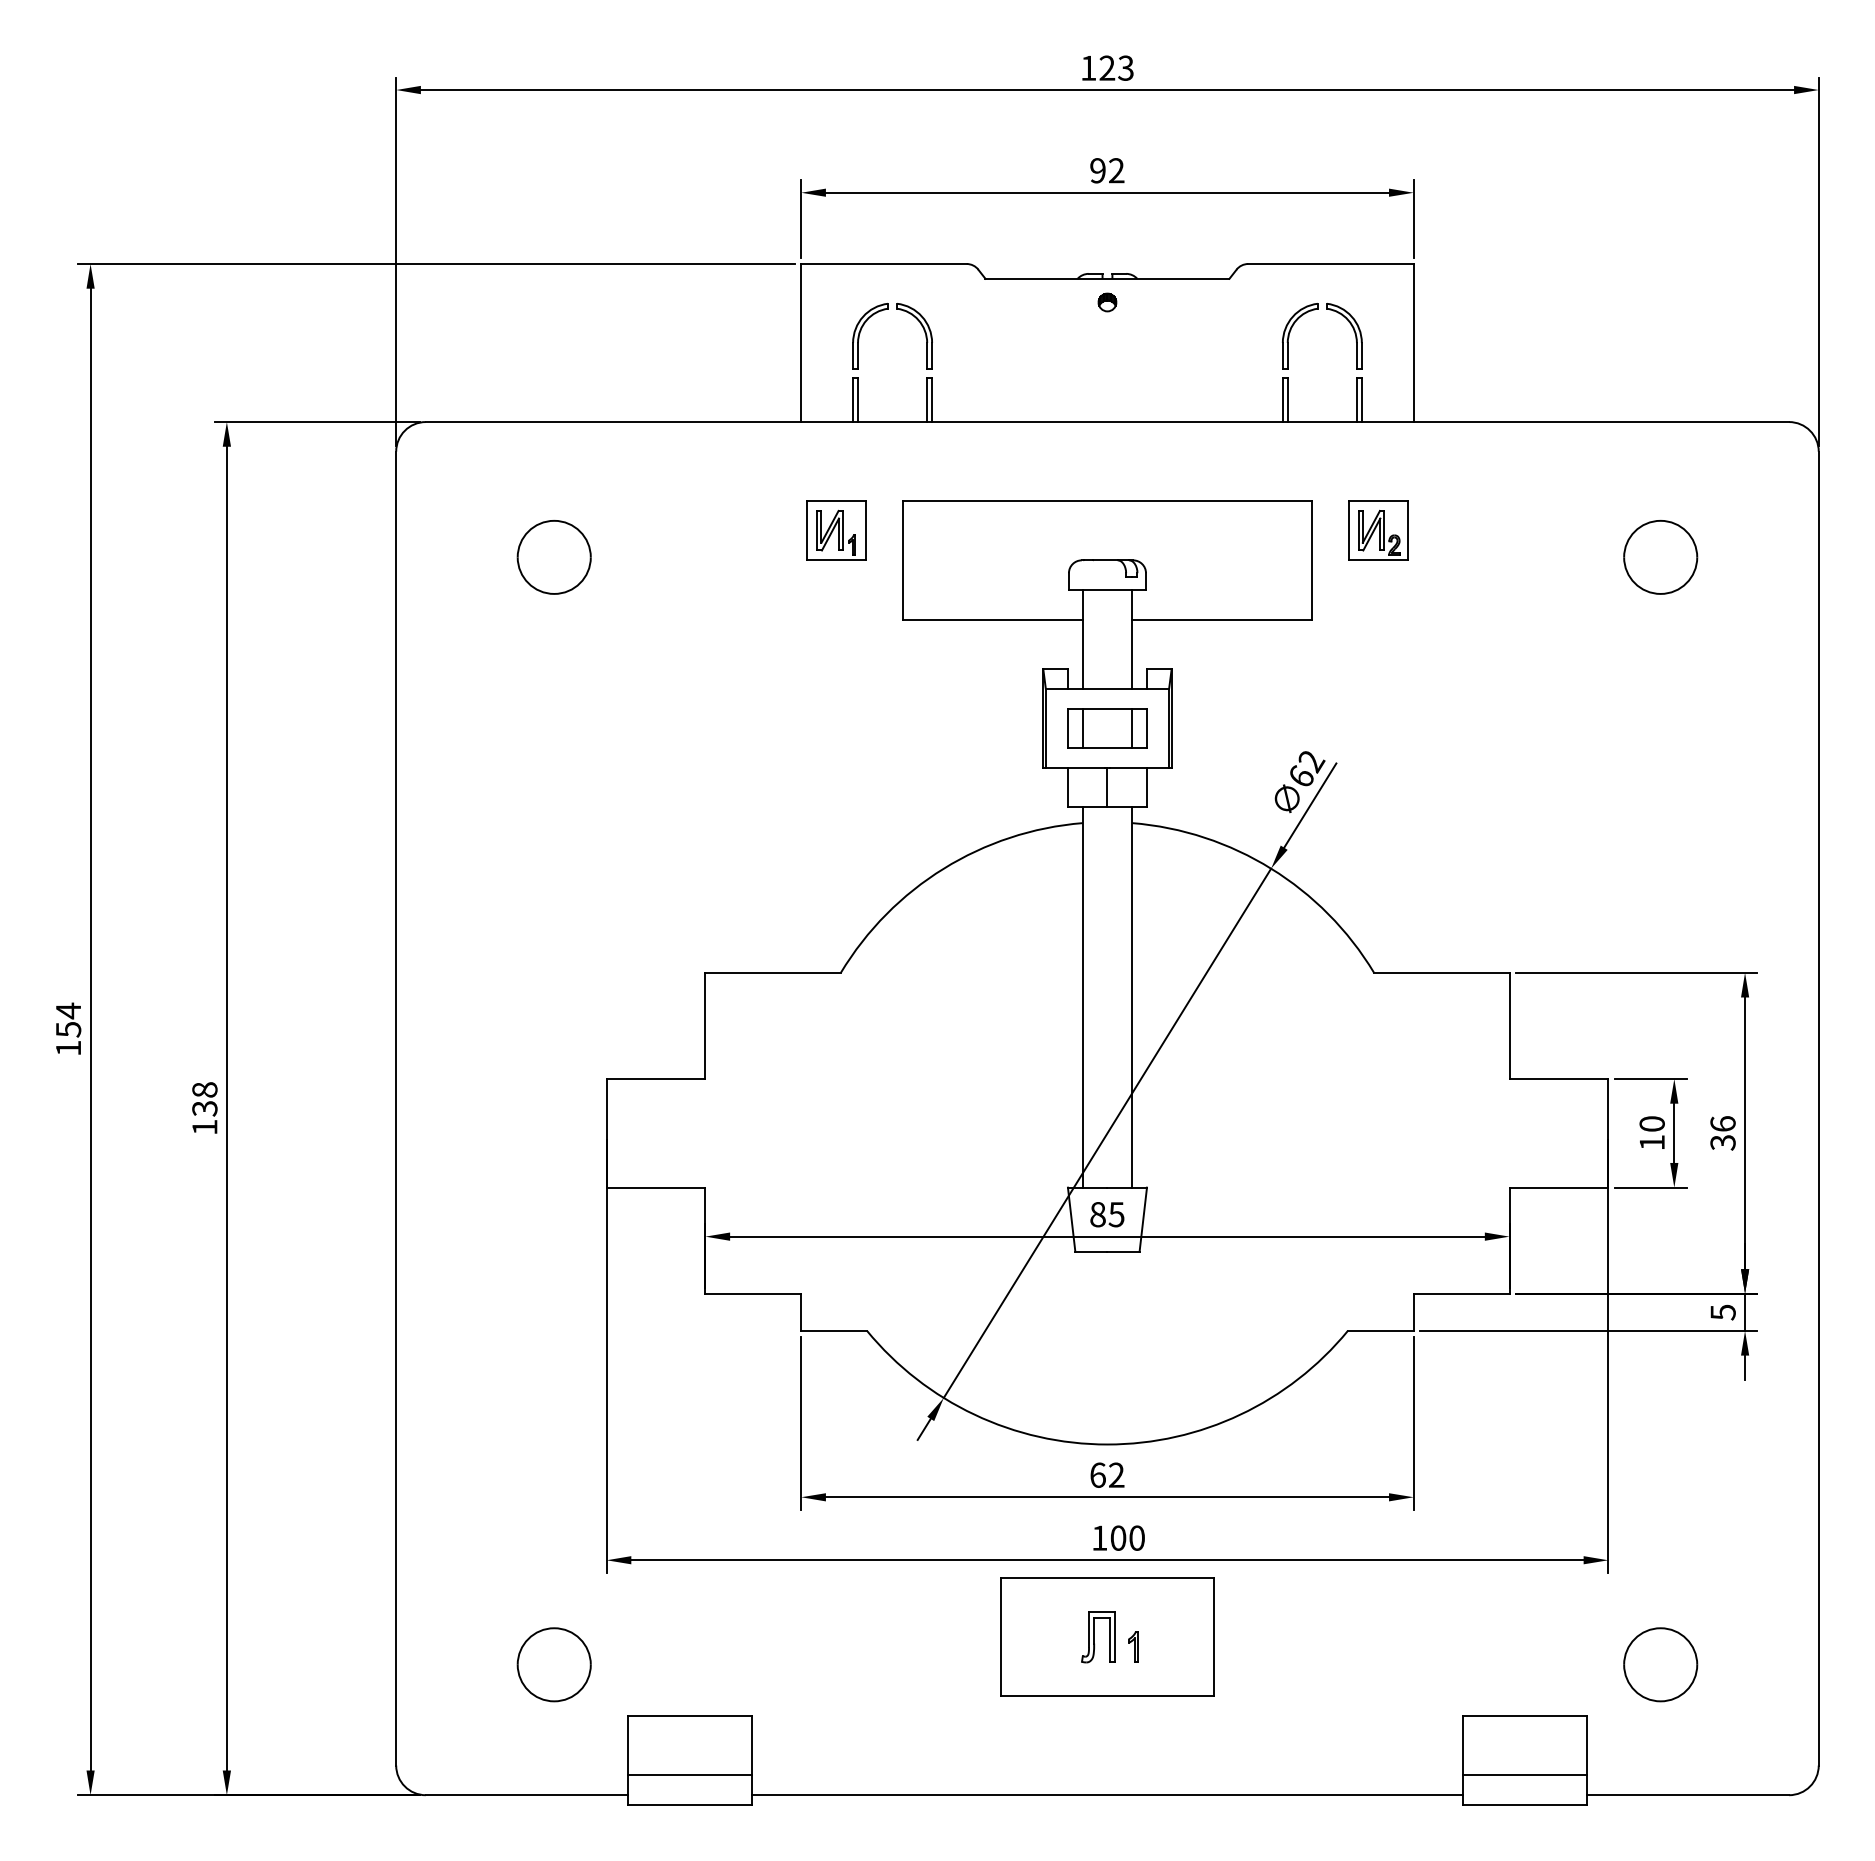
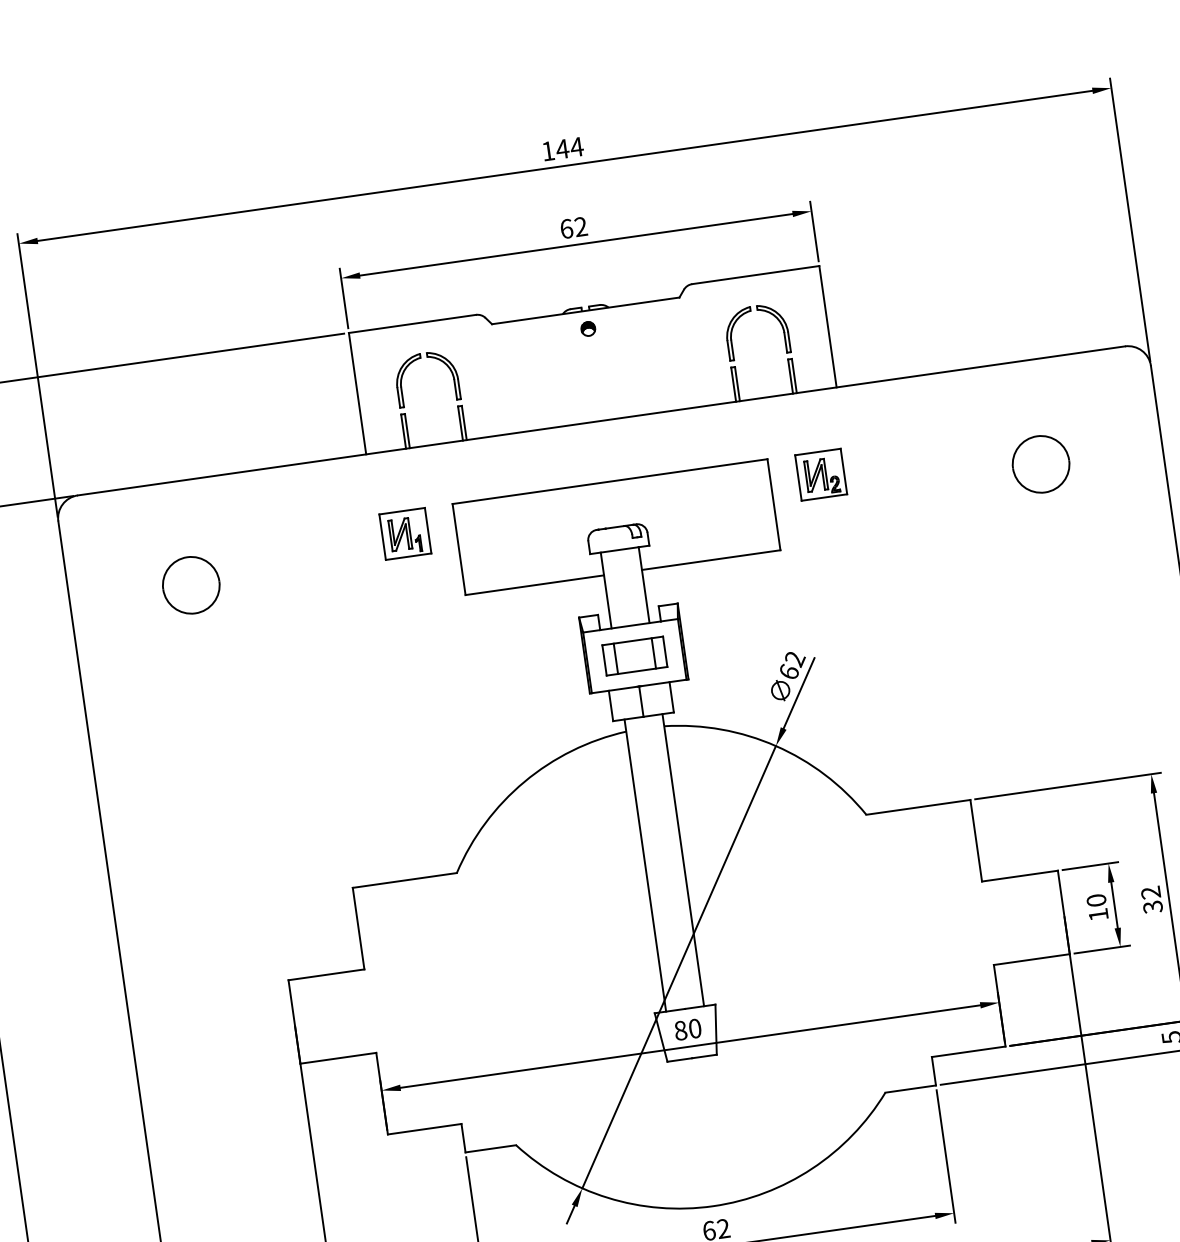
text: (1116, 67) -> (569, 147), 123 -> 144
text: (1097, 170) -> (566, 228), 92 -> 62
text: (1722, 1123) -> (1150, 892), 36 -> 32
text: (1116, 1214) -> (694, 1028), 85 -> 80

